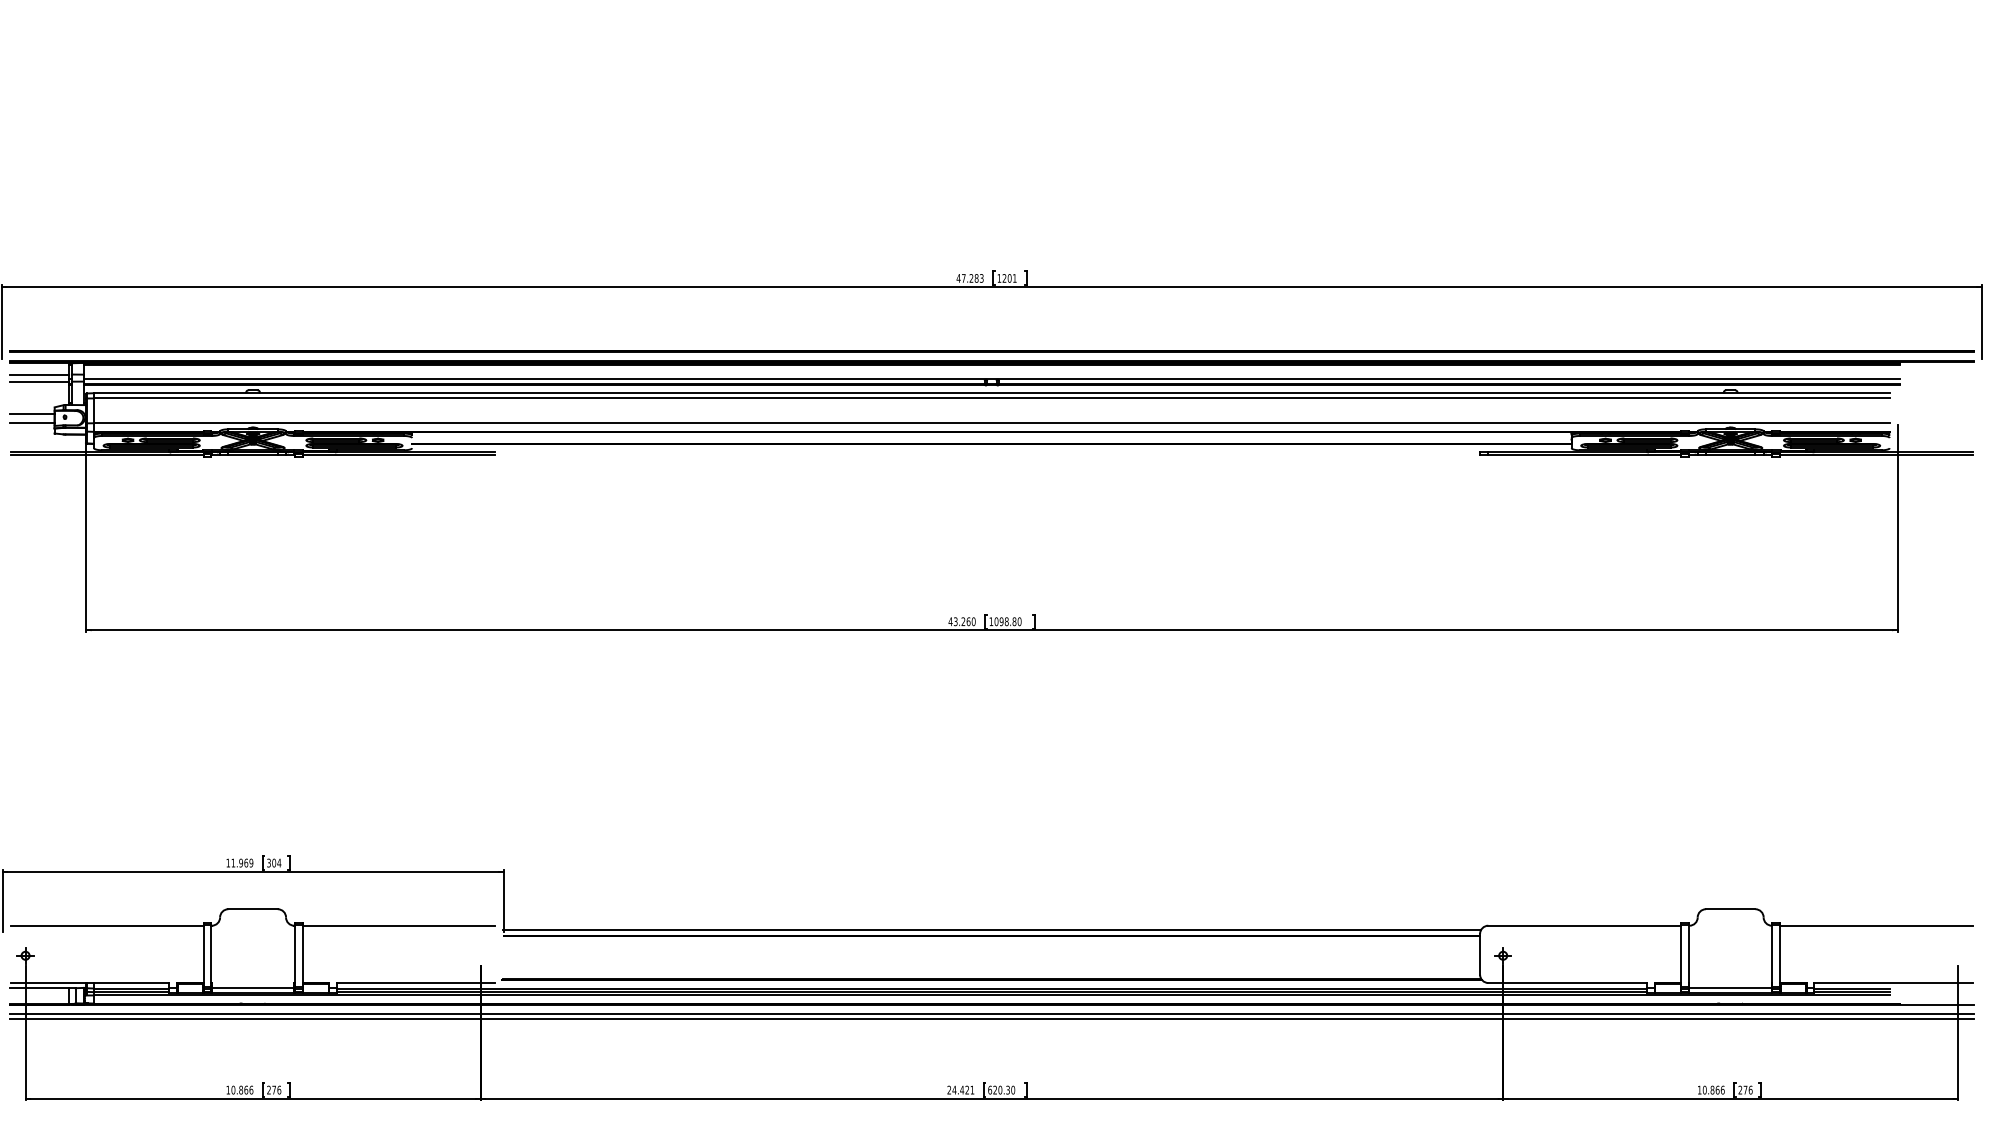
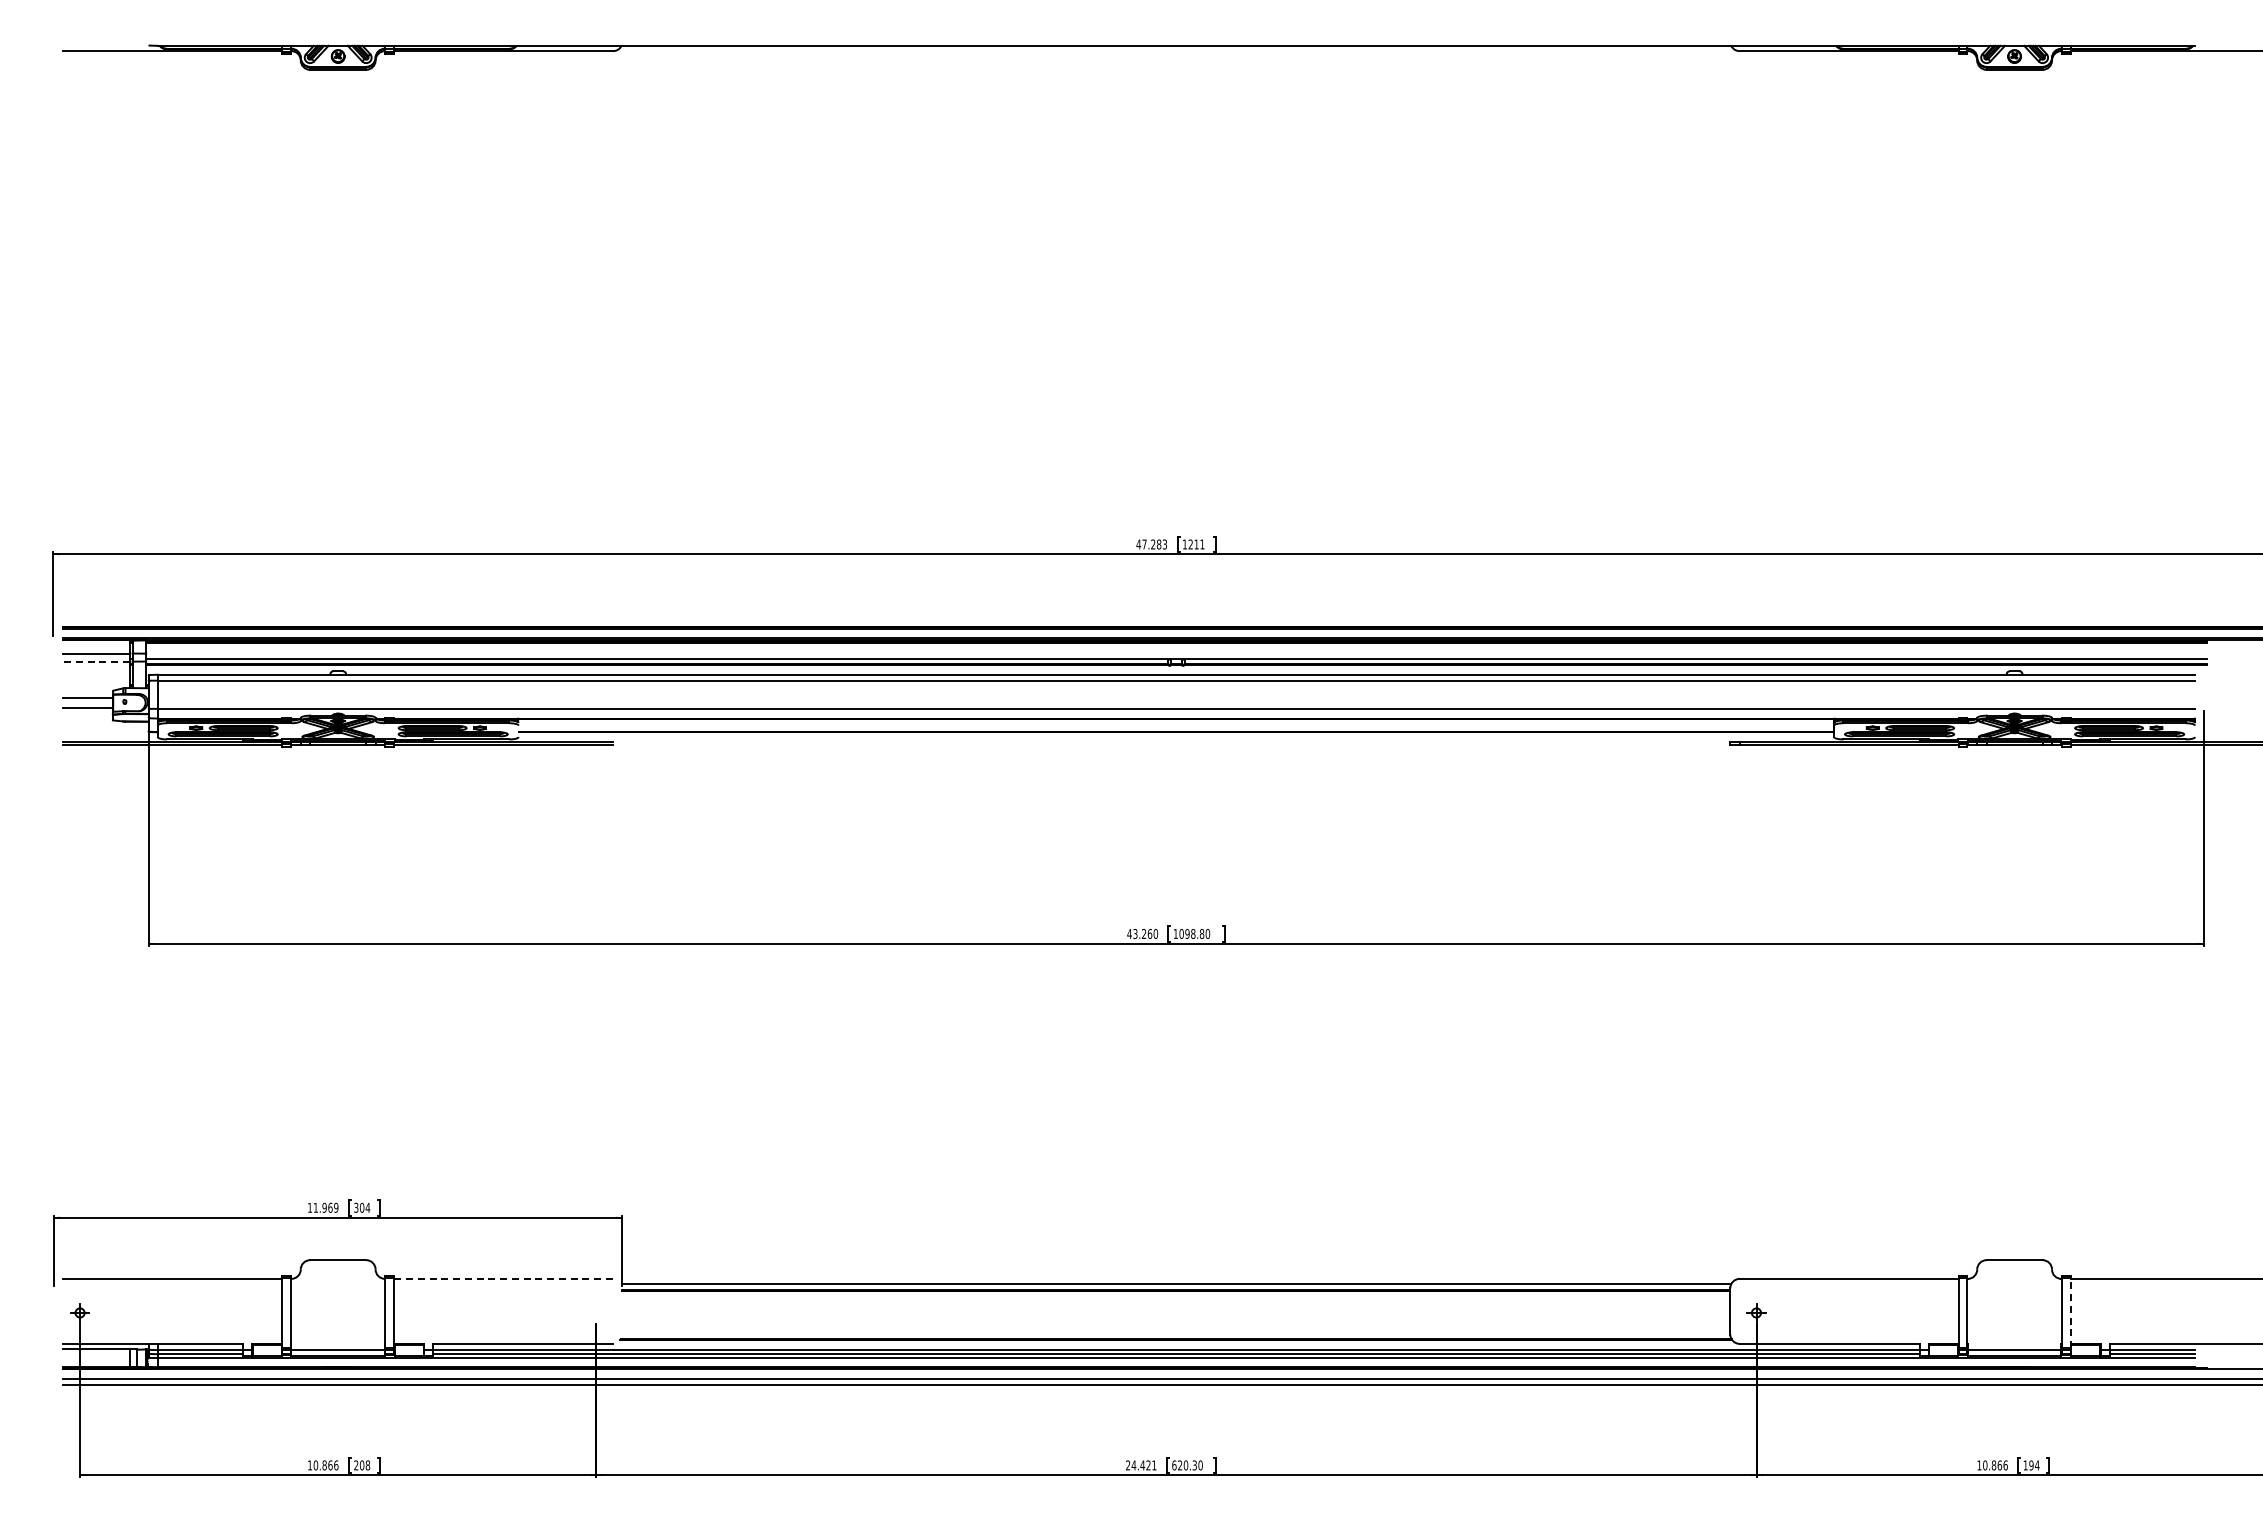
text: (1009, 278) -> (1196, 544), 1201 -> 1211
line: (40, 381) -> (96, 661), solid -> dashed
line: (399, 925) -> (504, 1278), solid -> dashed
line: (1779, 956) -> (2070, 1313), solid -> dashed
text: (276, 1090) -> (364, 1465), 276 -> 208
text: (1745, 1090) -> (2031, 1465), 276 -> 194

